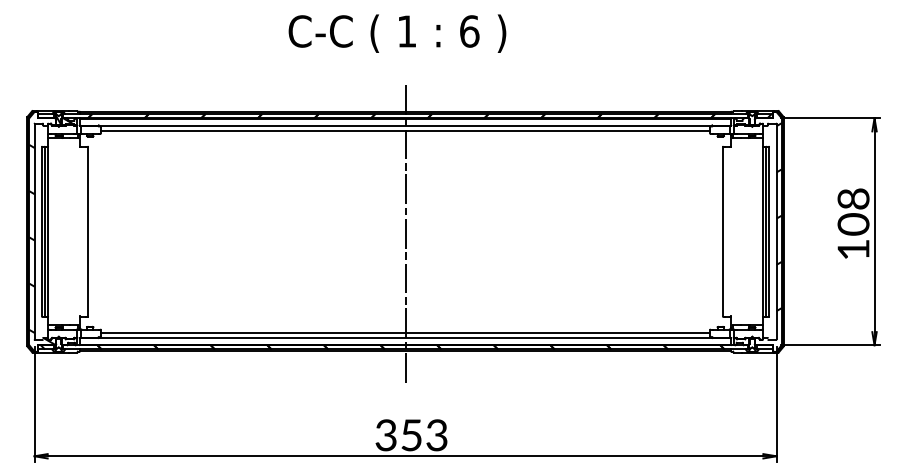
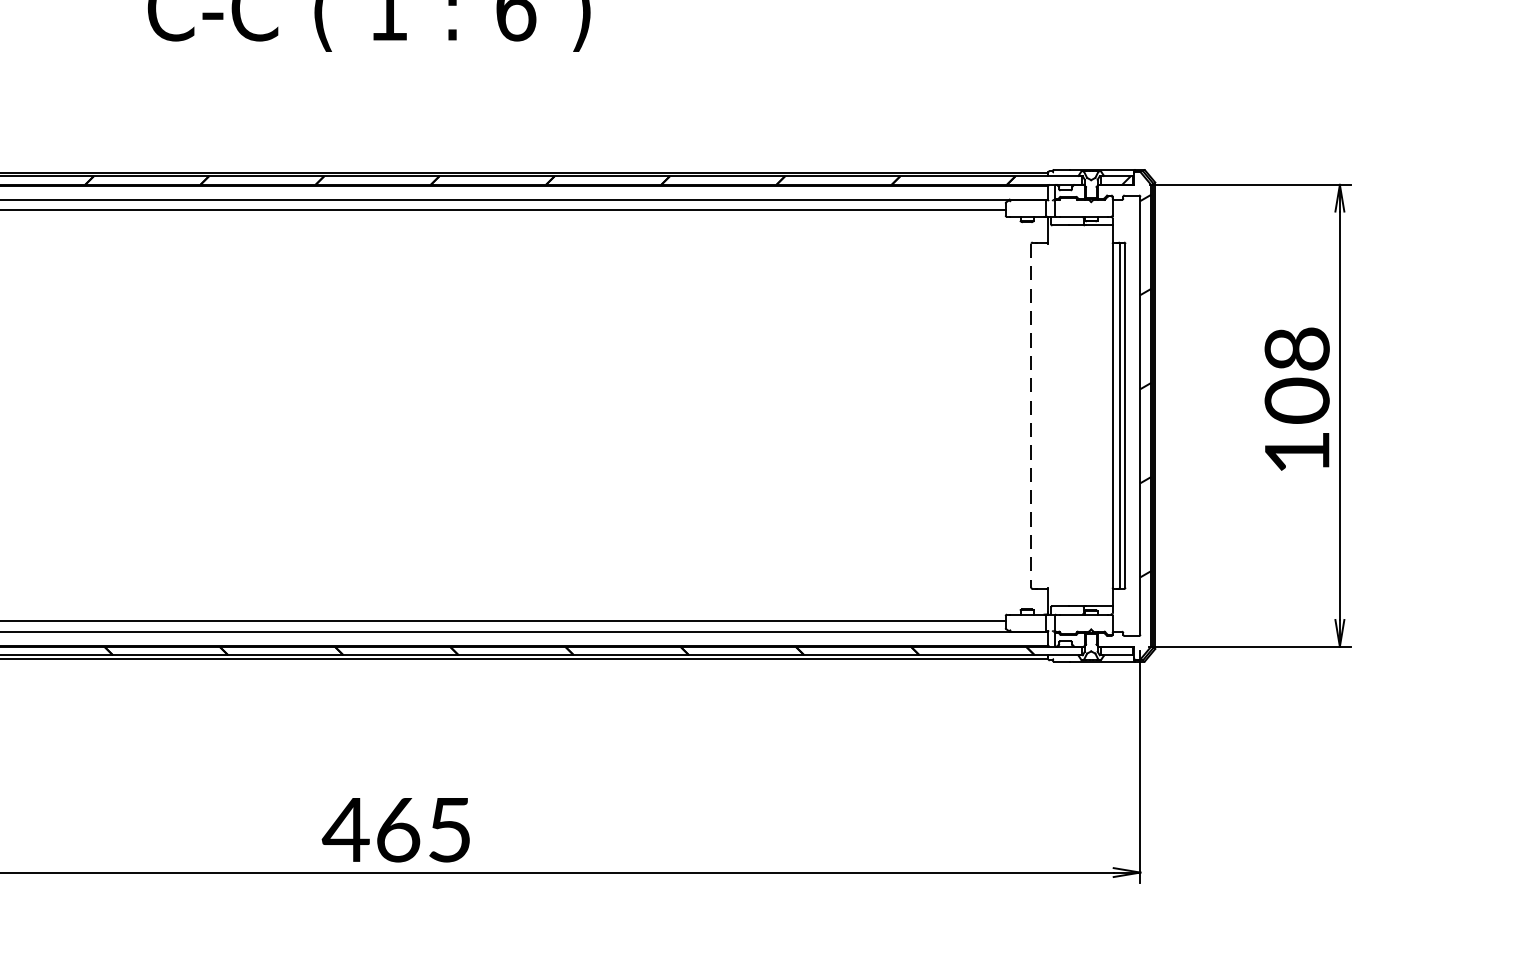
line: (405, 231) -> (385, 415), removed
line: (722, 232) -> (1030, 417), solid -> dashed
text: (410, 435) -> (395, 830), 353 -> 465

